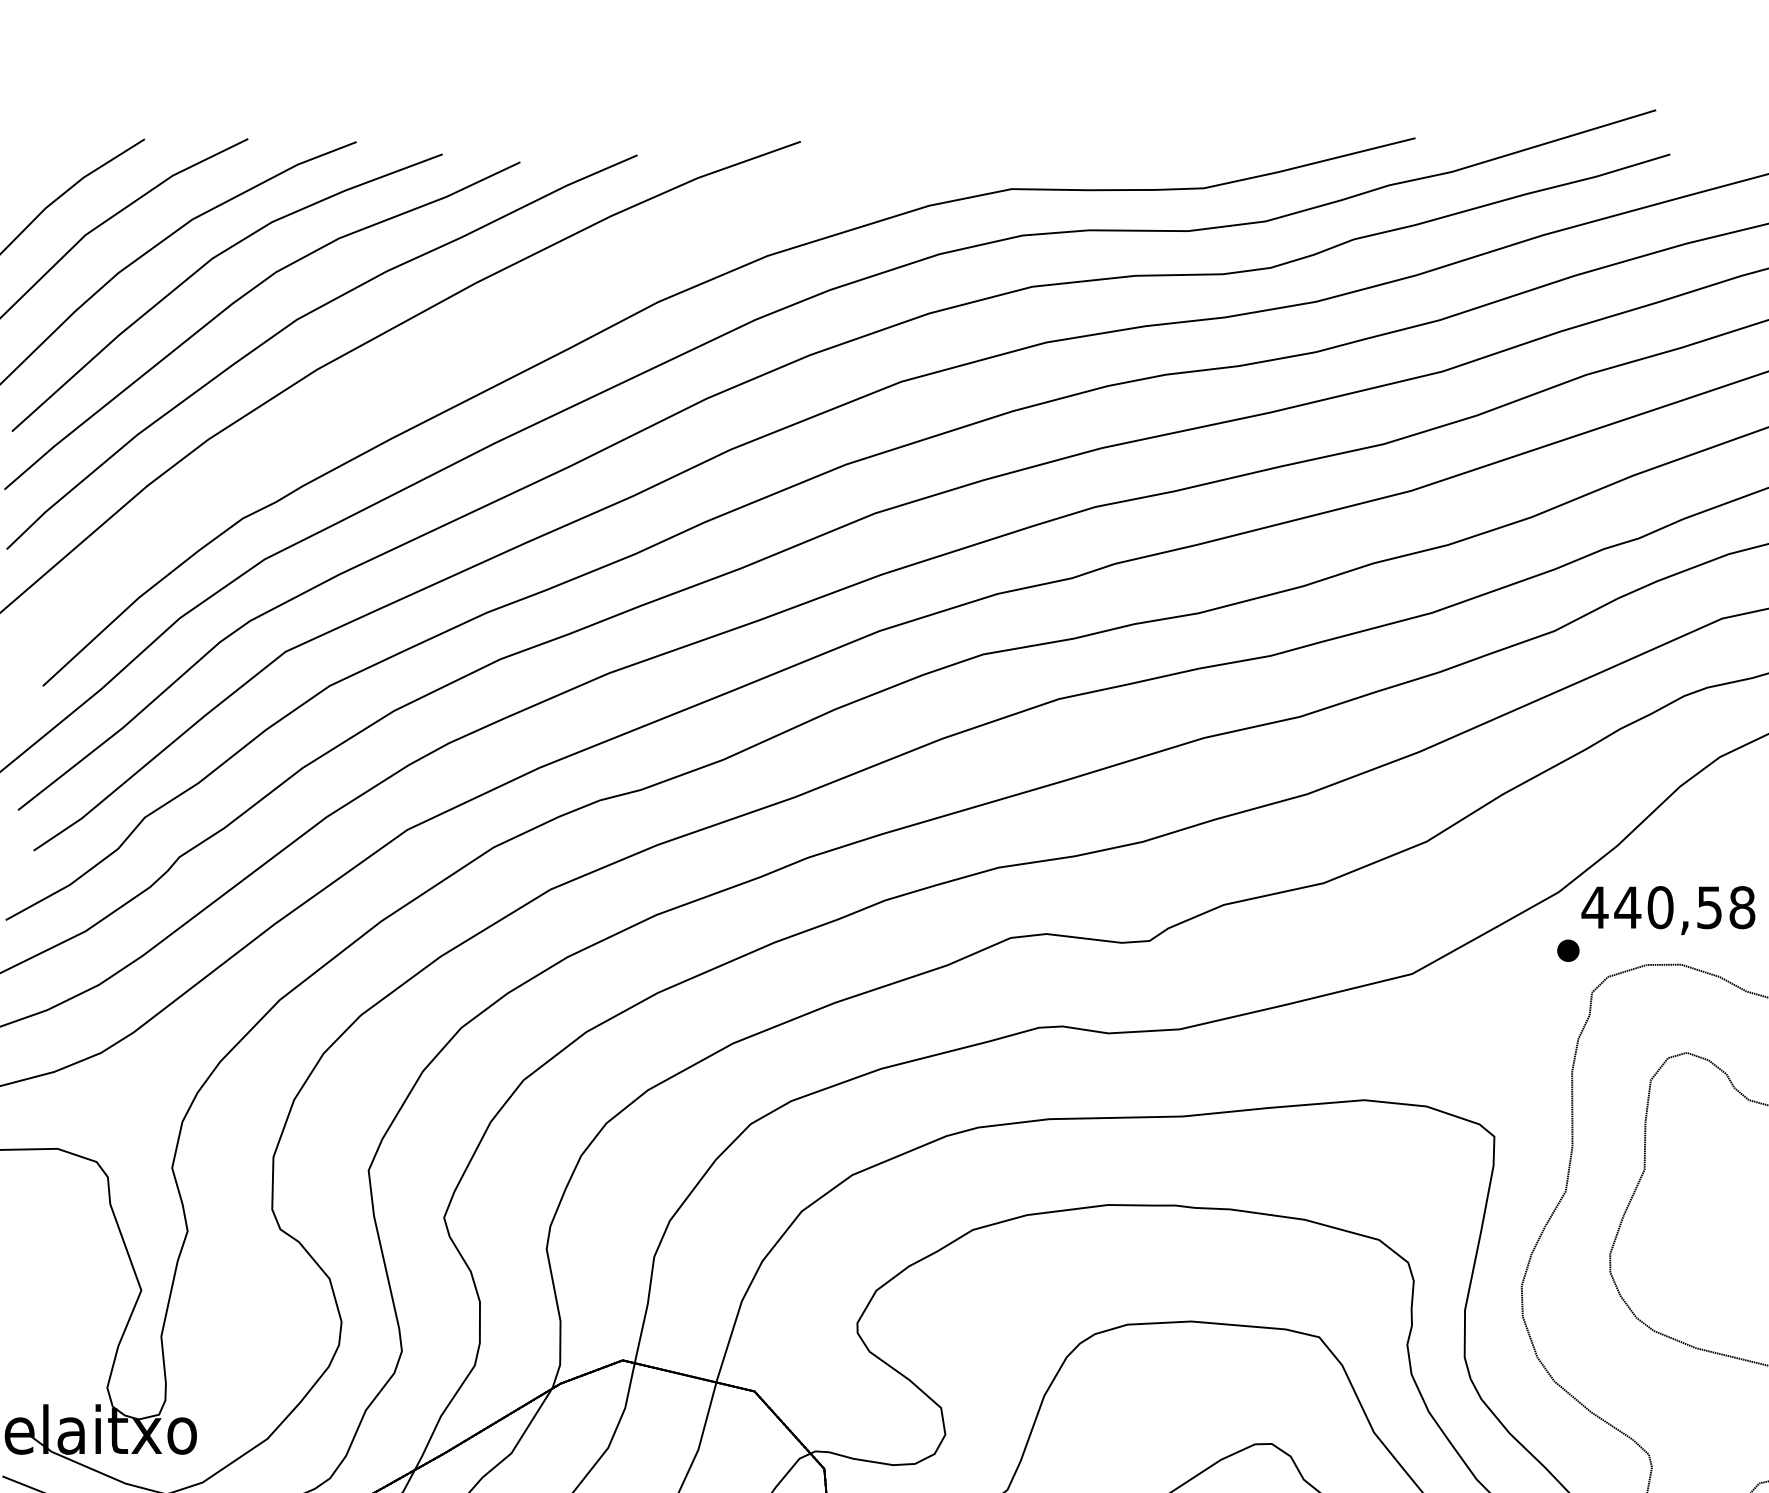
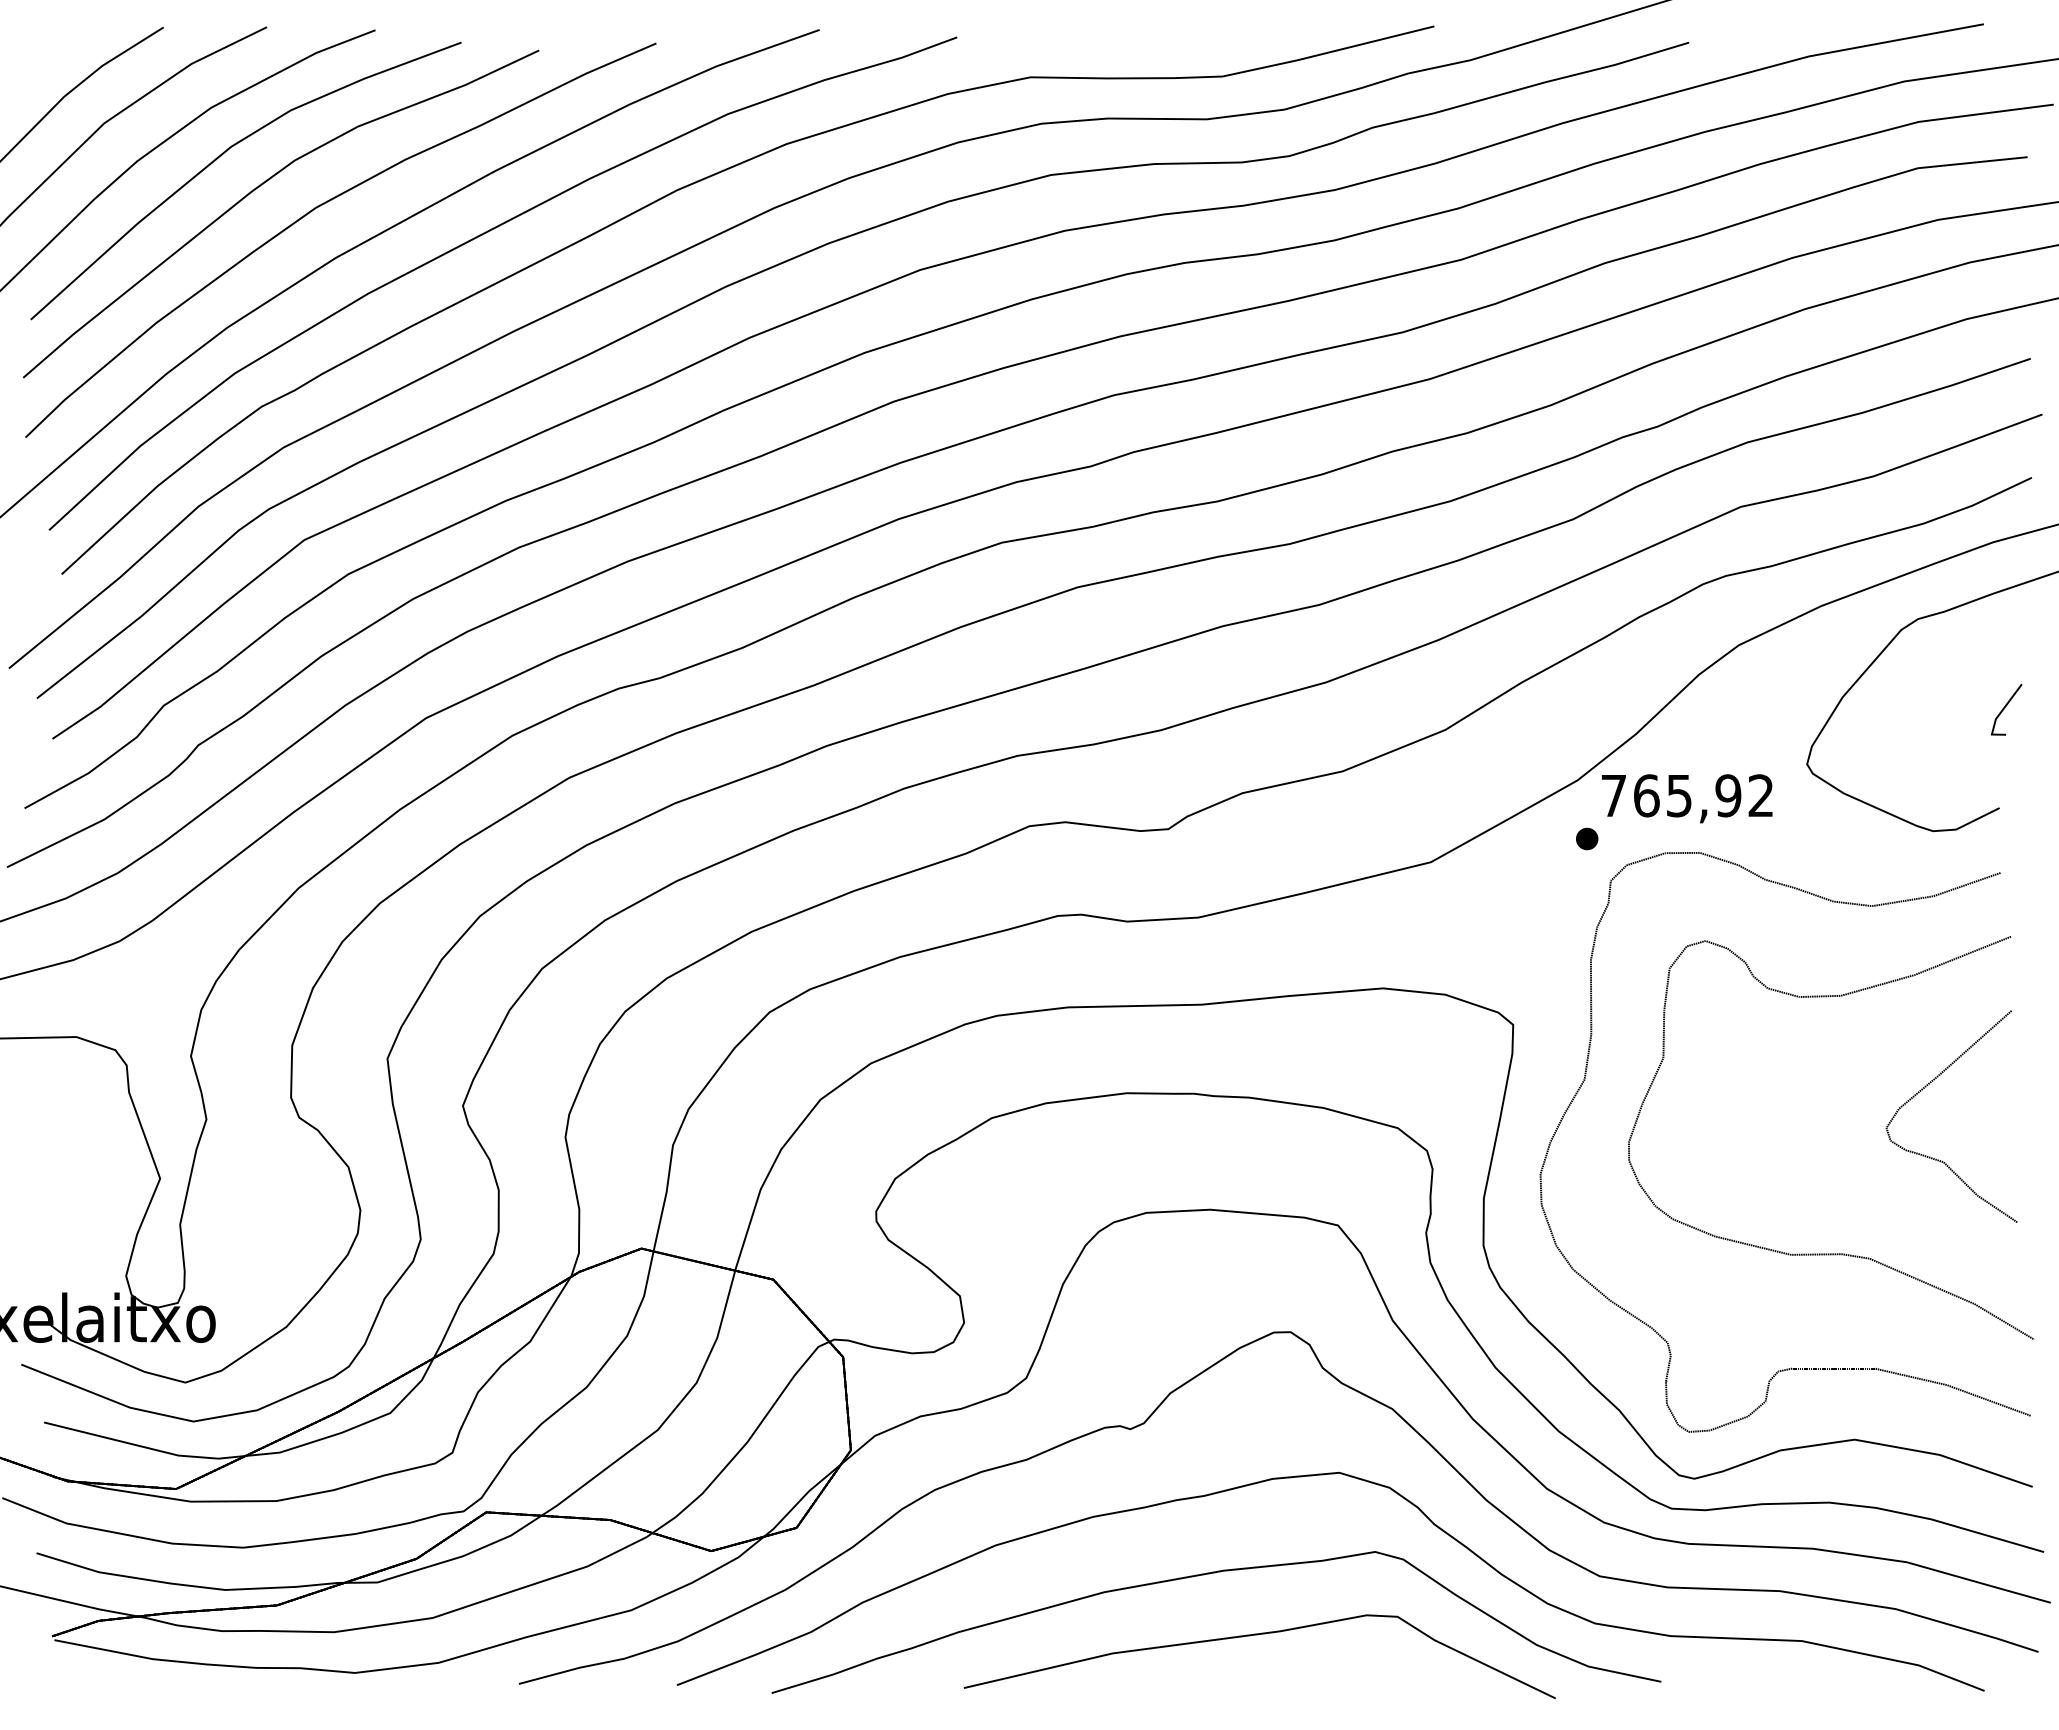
part: (459, 349) -> (478, 237), added
text: (1668, 907) -> (1687, 795), 440,58 -> 765,92

